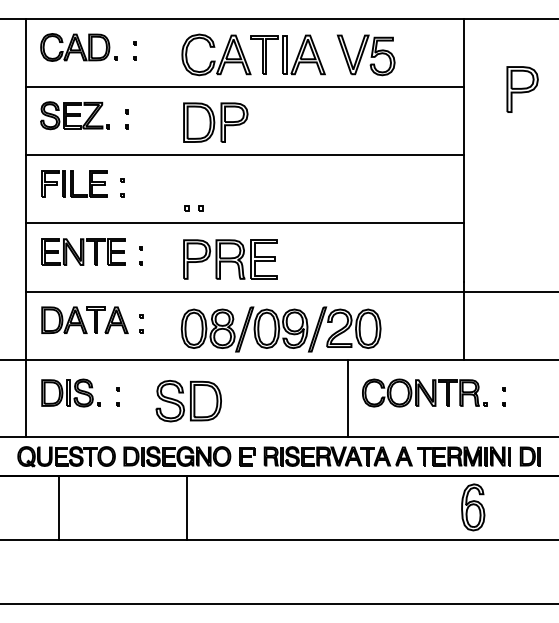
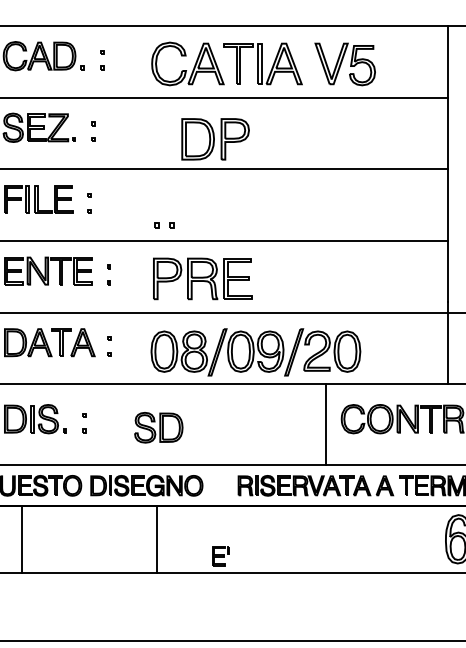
part: (215, 122) -> (215, 139), moved
part: (188, 401) -> (158, 428), size x0.7
part: (247, 456) -> (220, 556), moved

